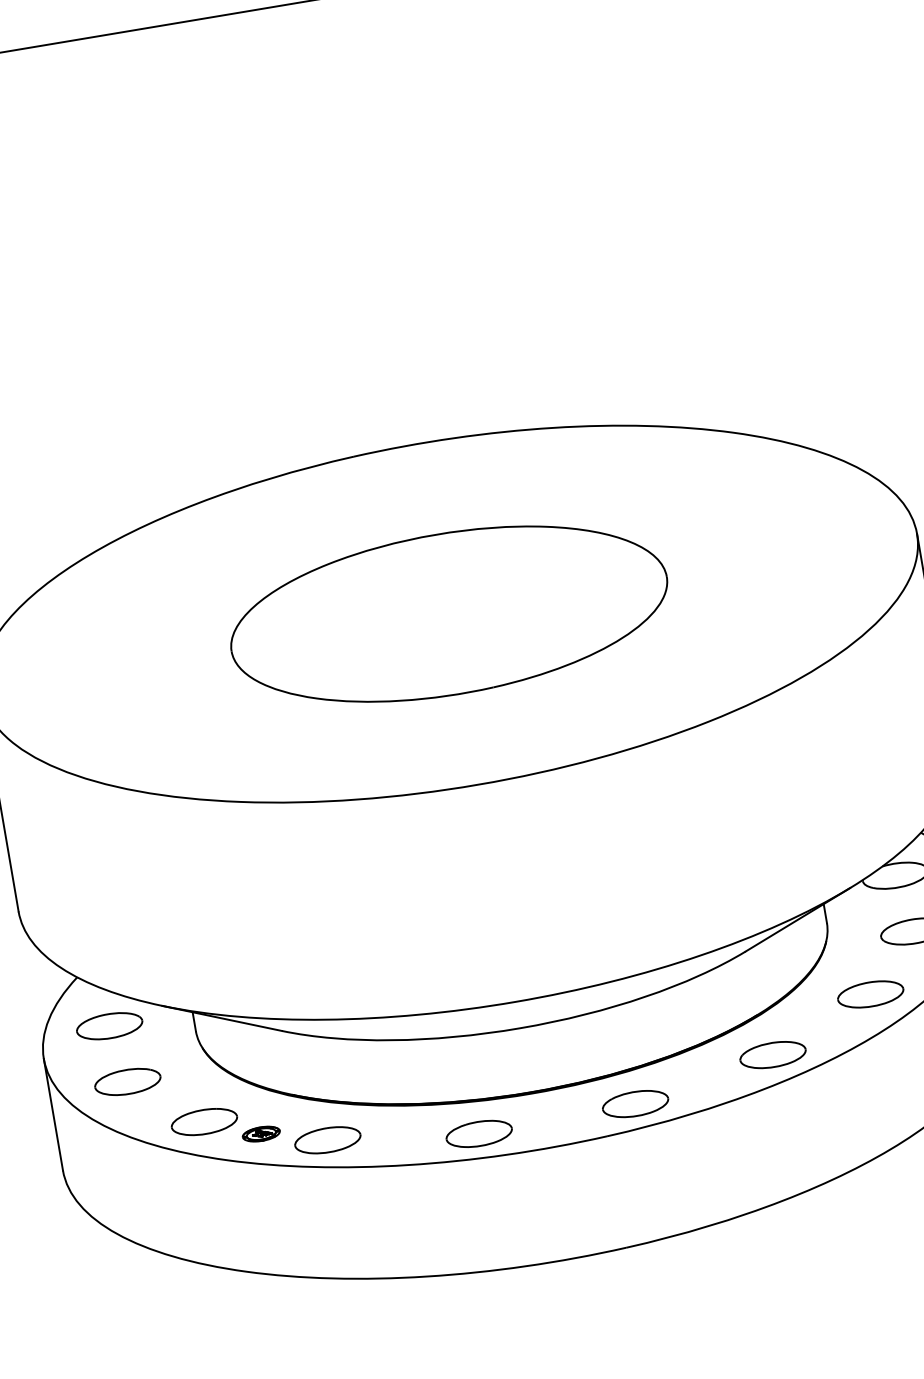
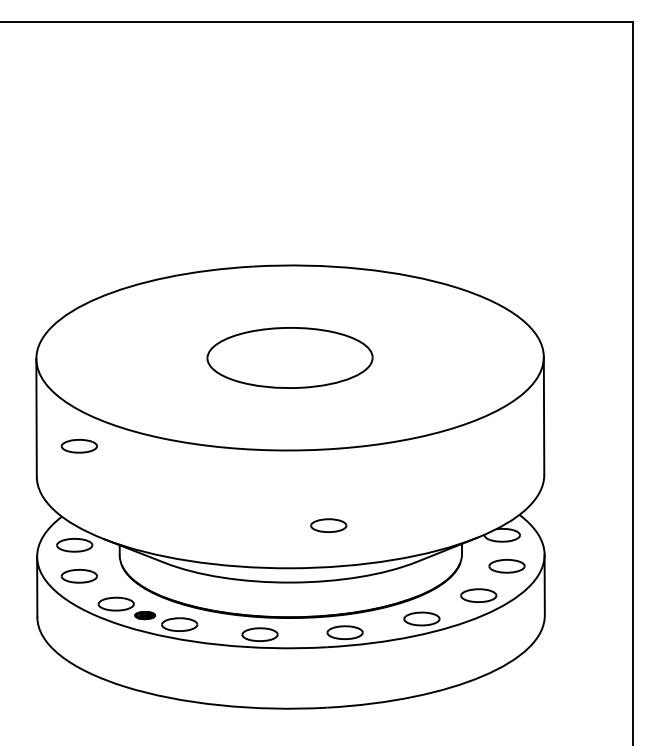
part: (447, 613) -> (289, 357), size x0.7
part: (86, 842) -> (78, 446), added
part: (571, 911) -> (328, 525), added

